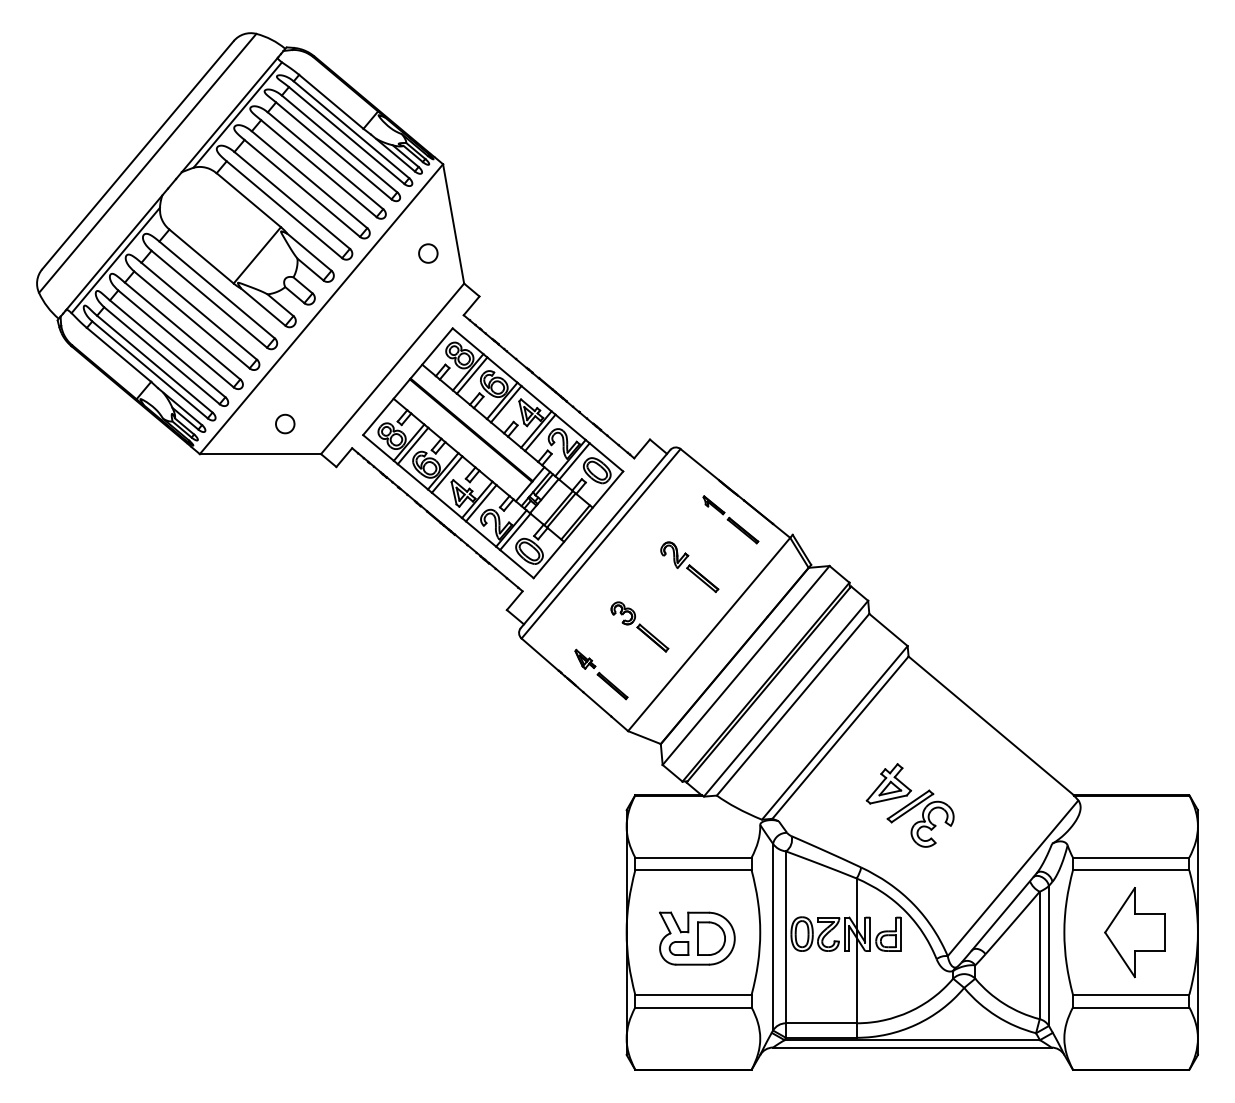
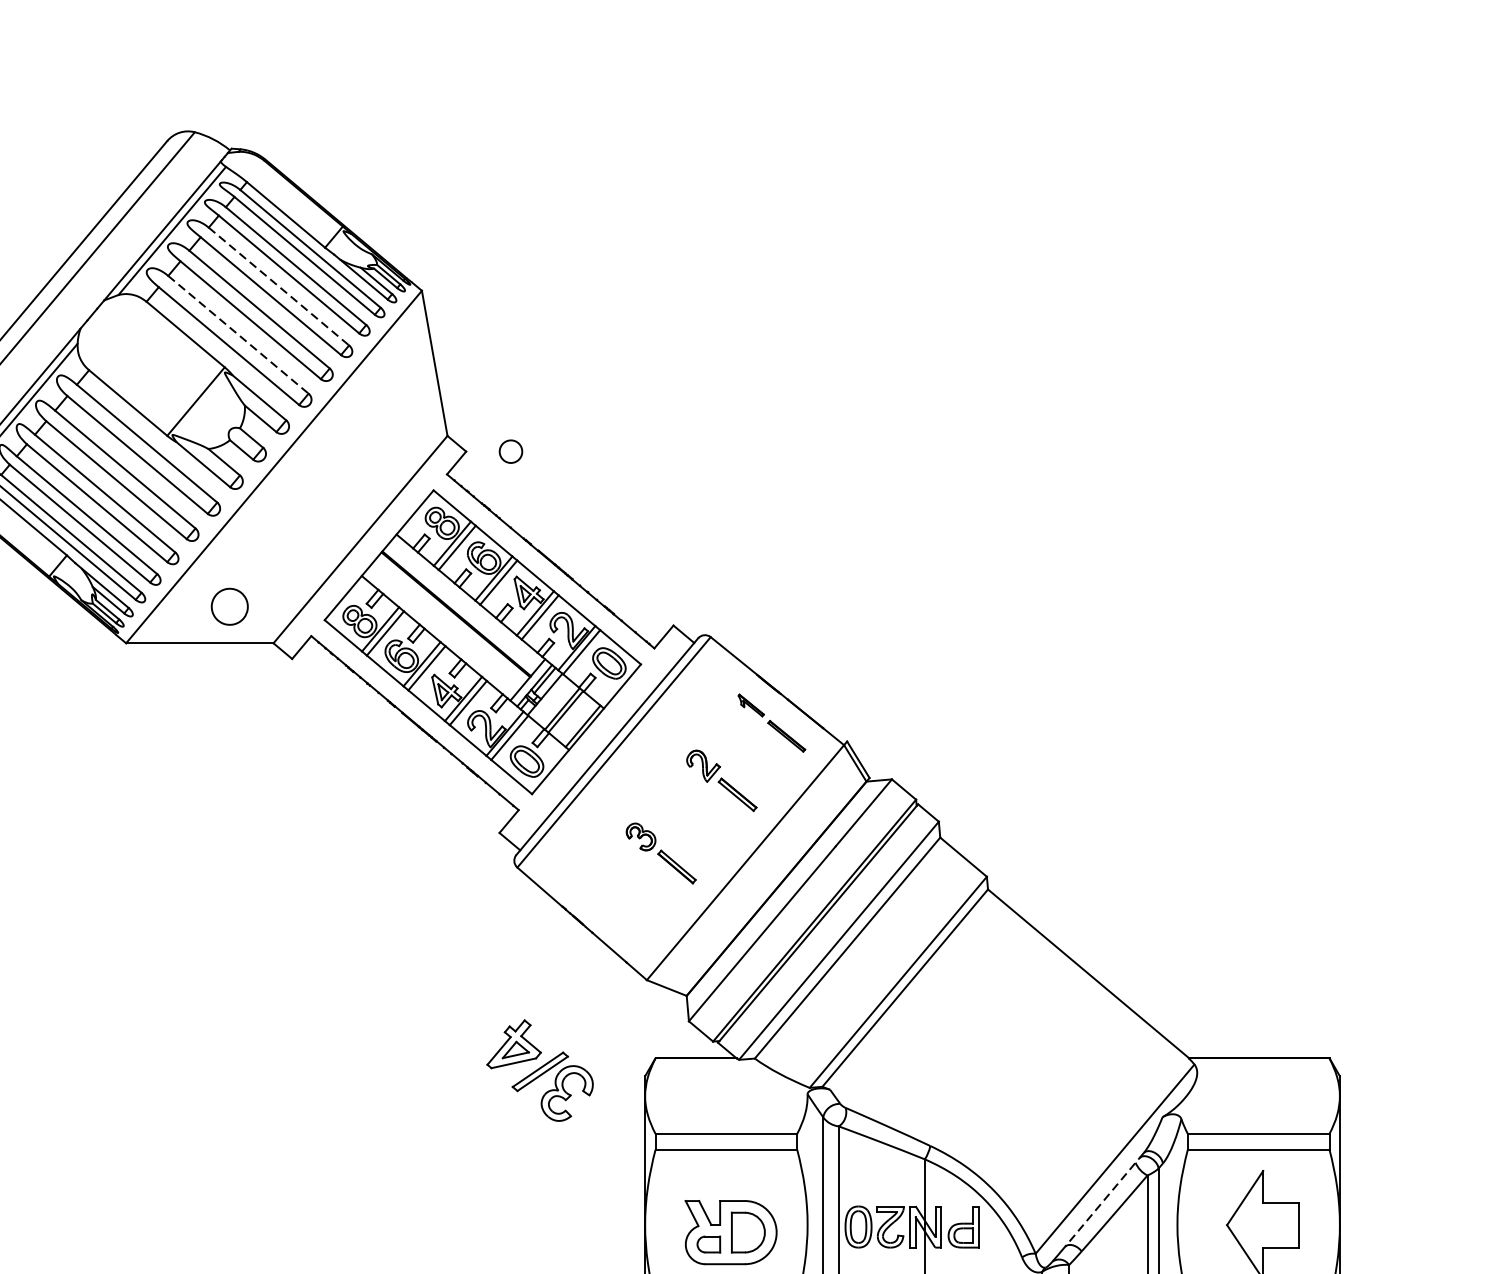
line: (325, 161) -> (278, 287), solid -> dashed
line: (292, 200) -> (238, 334), solid -> dashed
part: (428, 253) -> (511, 451), moved
part: (285, 423) -> (230, 606), size x1.6
part: (601, 674) -> (614, 911), removed
part: (909, 805) -> (539, 1070), moved
line: (1003, 912) -> (1103, 1200), solid -> dashed

